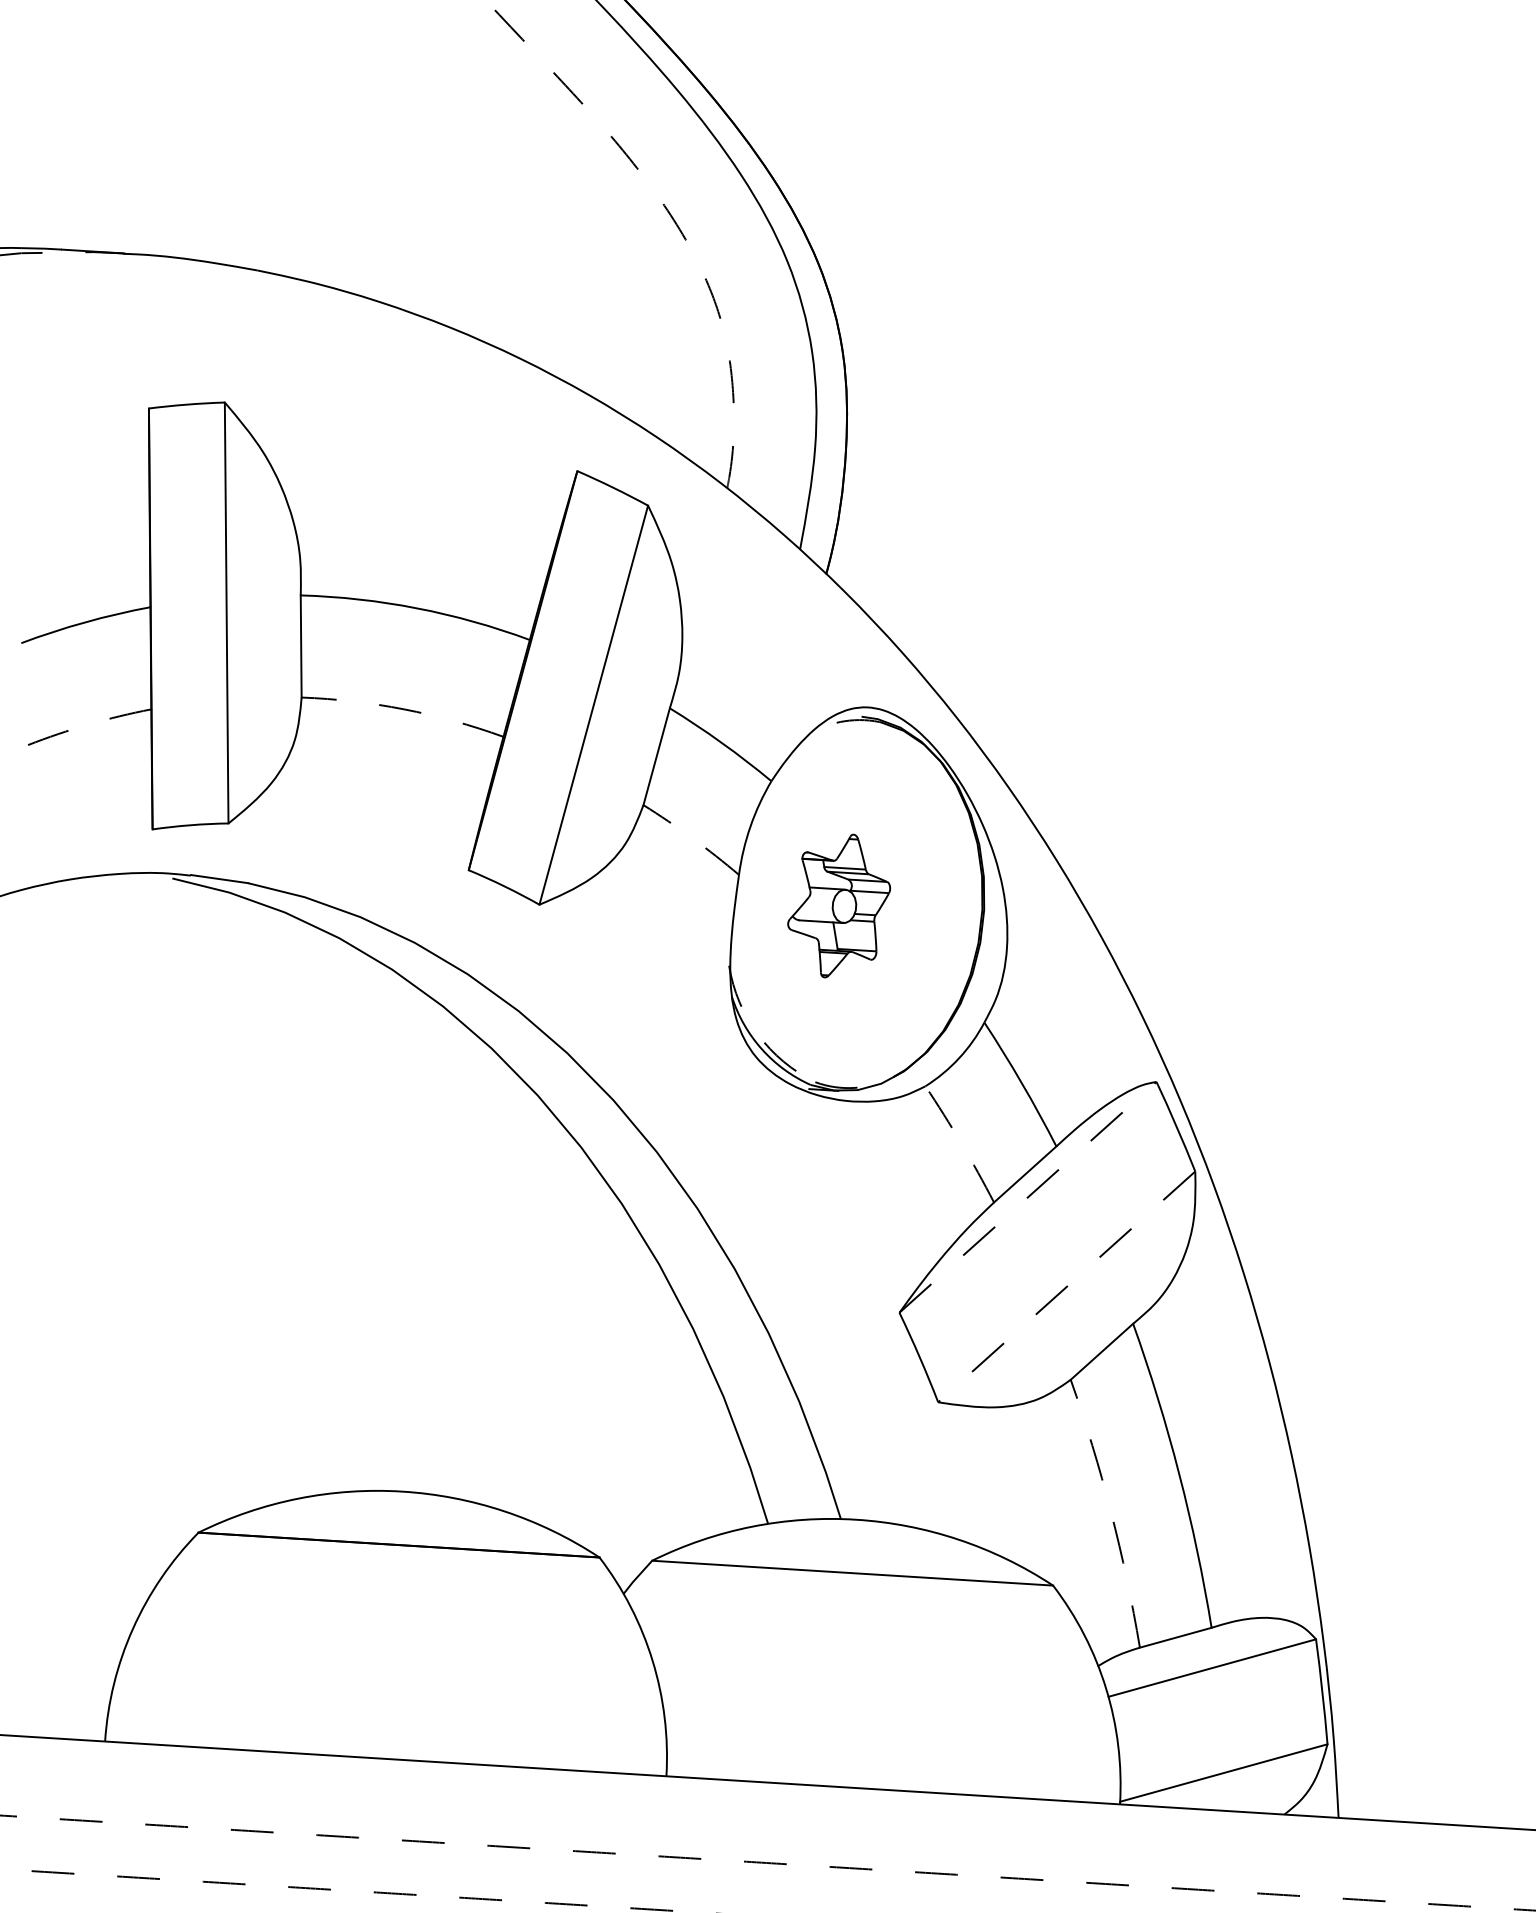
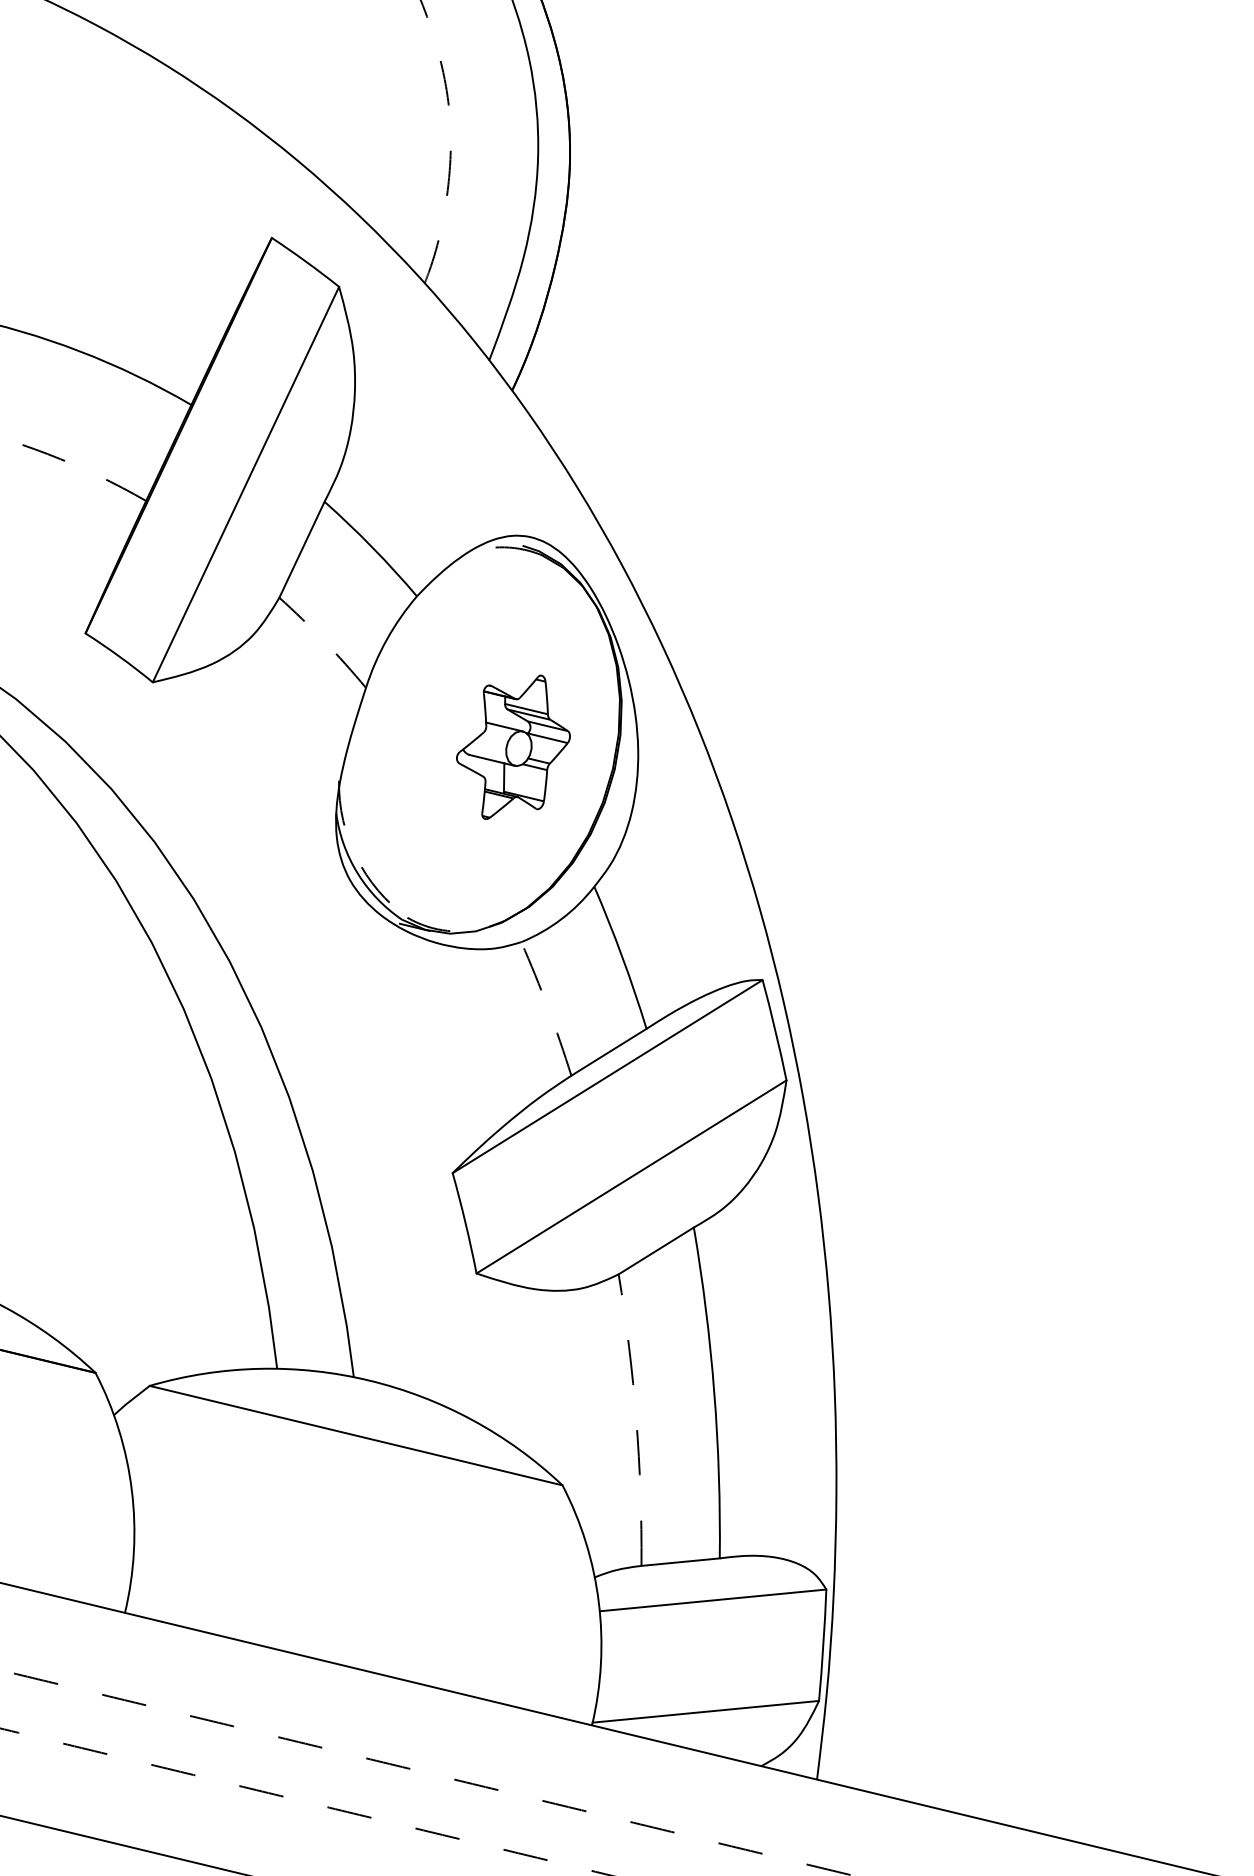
part: (839, 905) -> (513, 746), moved
line: (1028, 1197) -> (608, 1076), dashed -> solid
line: (1066, 1286) -> (631, 1176), dashed -> solid

